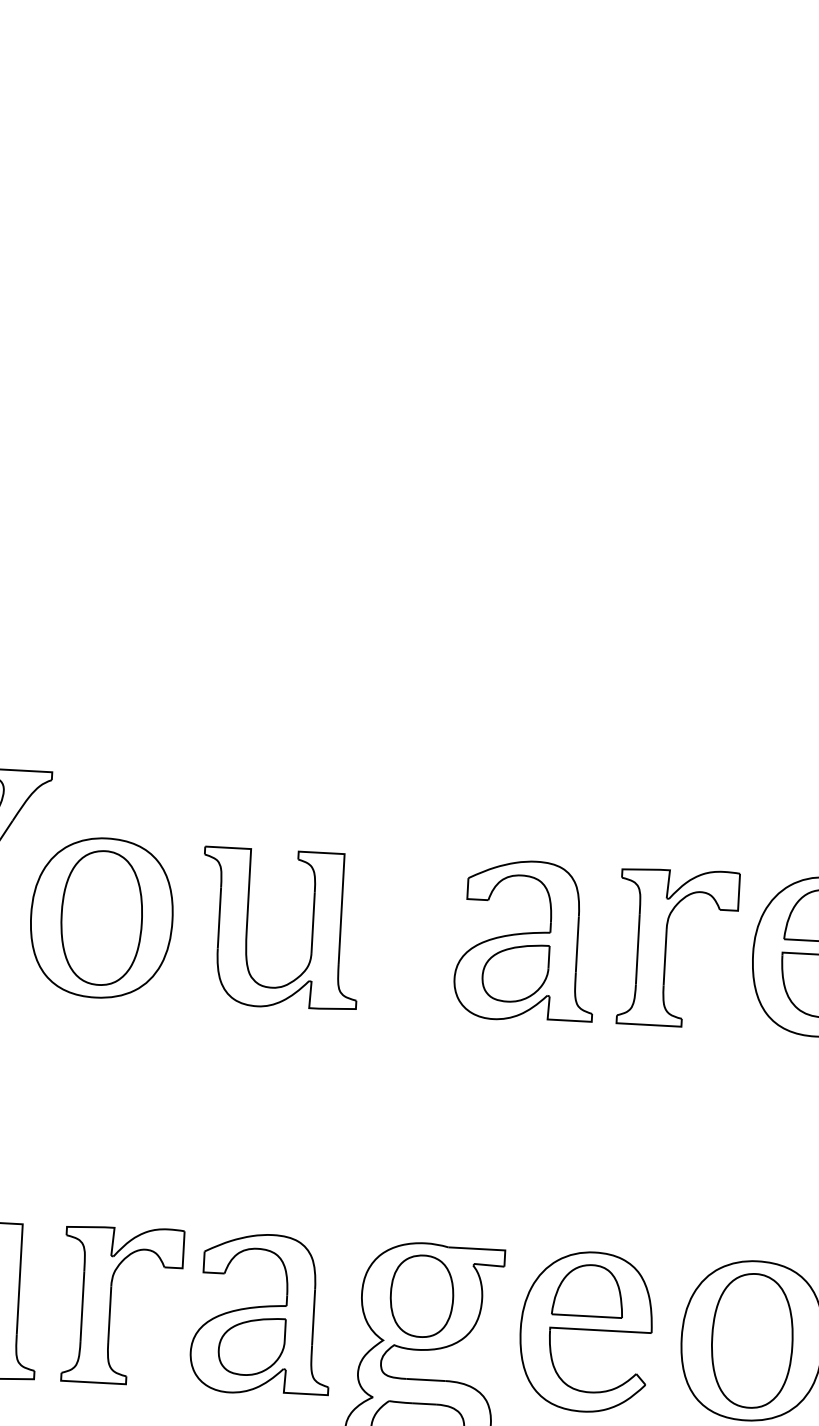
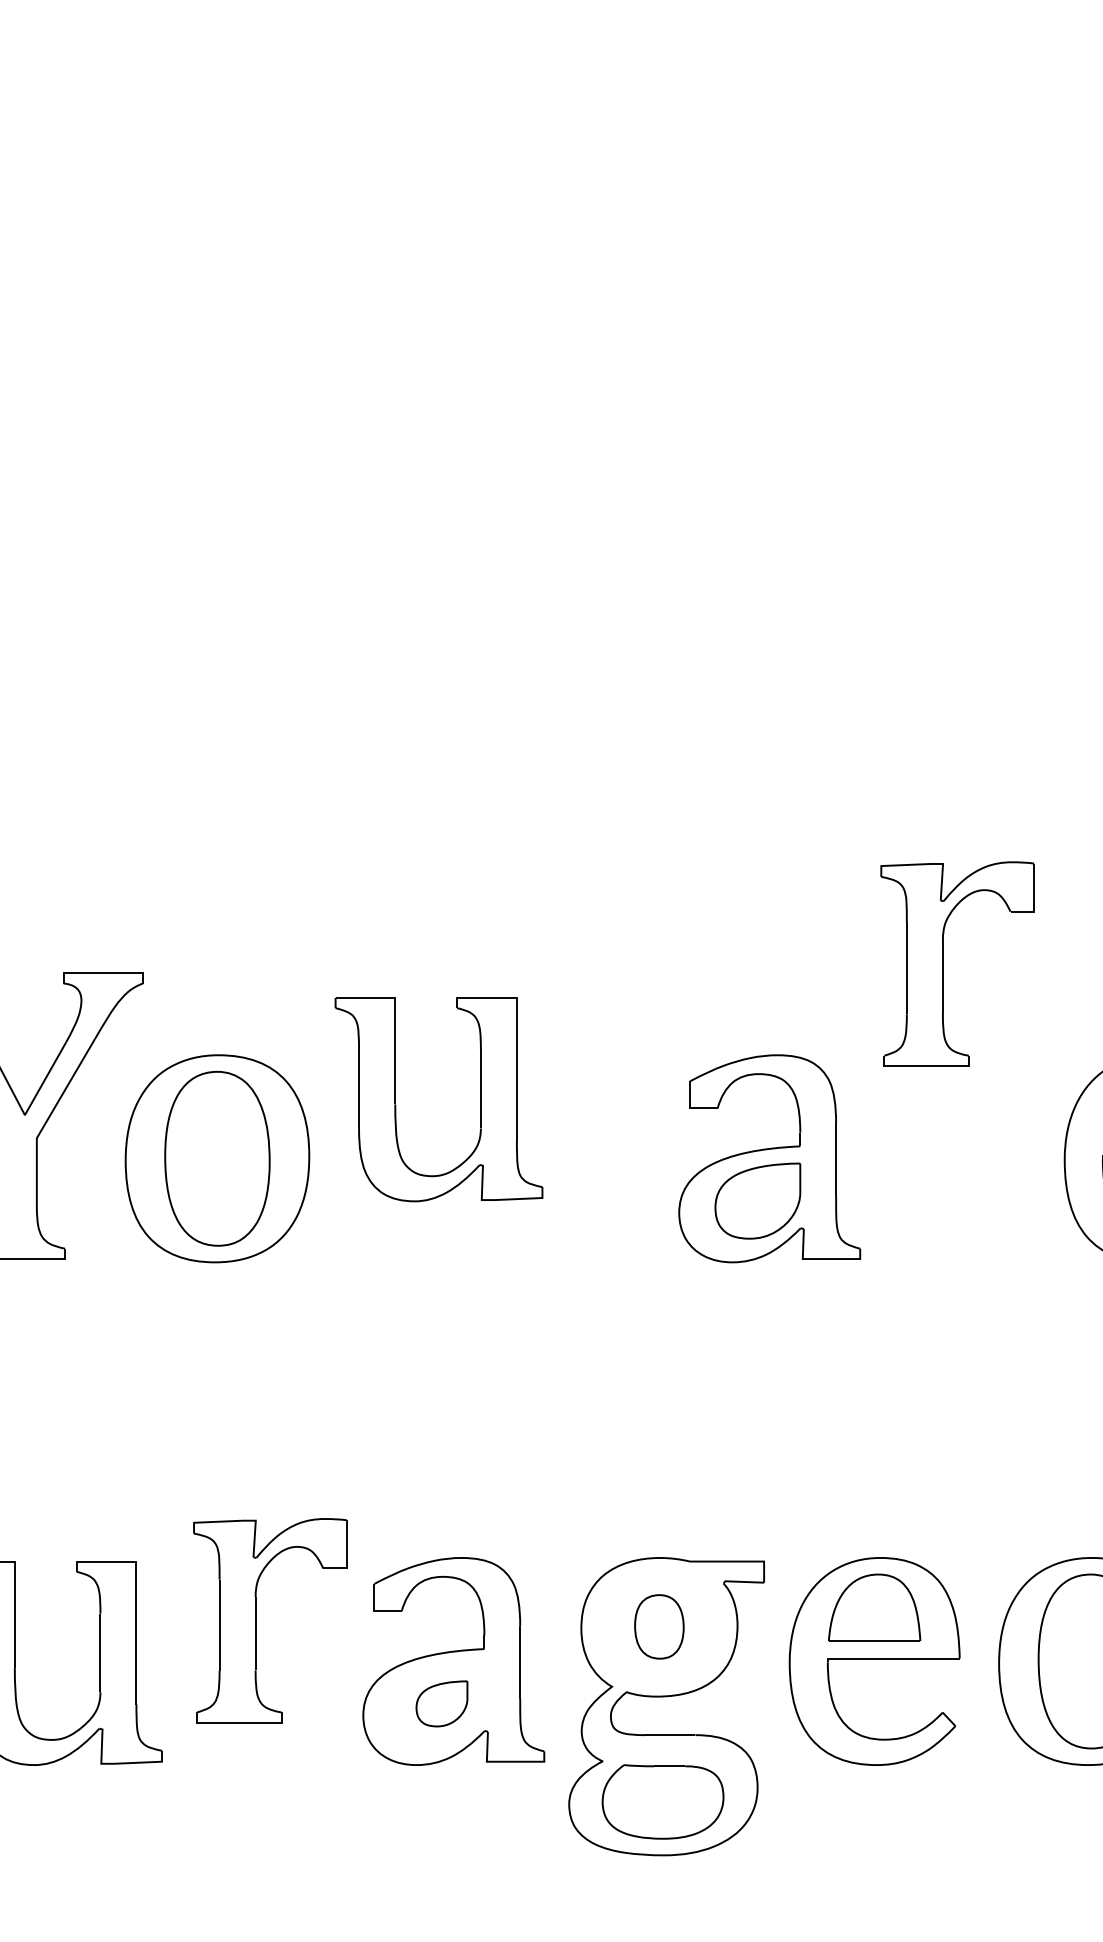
part: (312, 930) -> (480, 1099), moved
part: (666, 946) -> (943, 963), moved
part: (422, 1296) -> (659, 1626), size x0.6
part: (110, 1304) -> (256, 1620), moved
part: (251, 1346) -> (441, 1703), size x0.6

